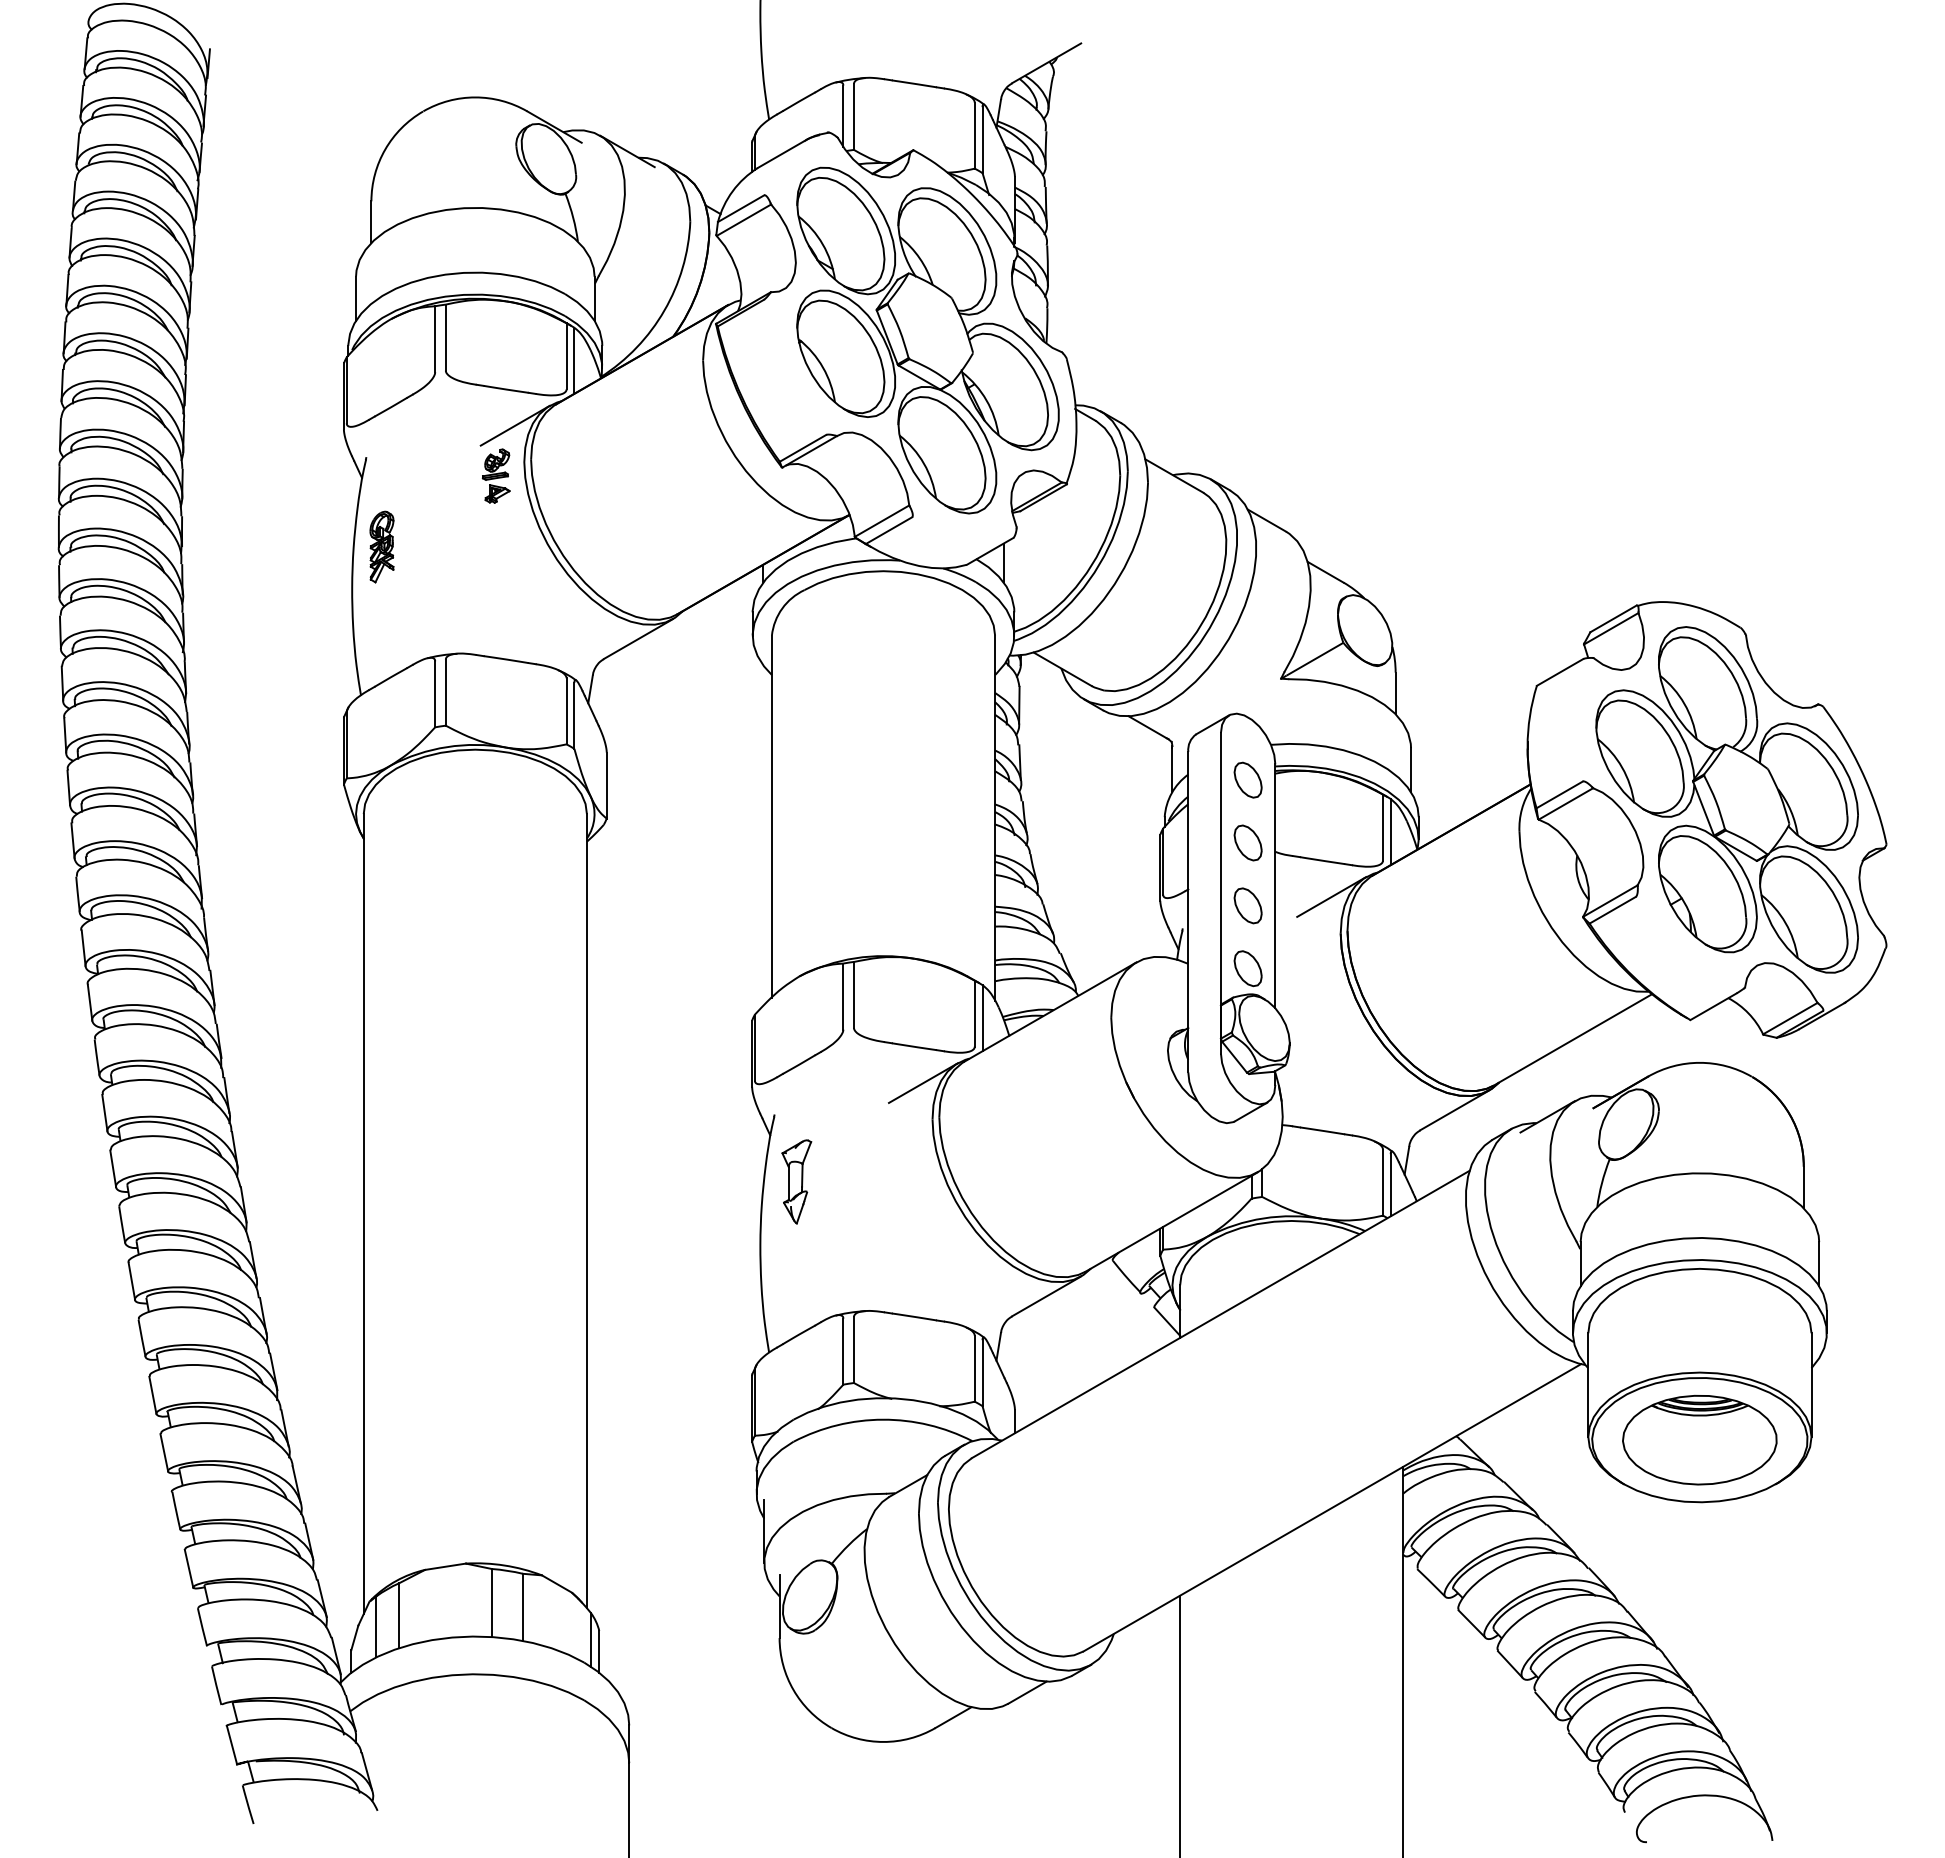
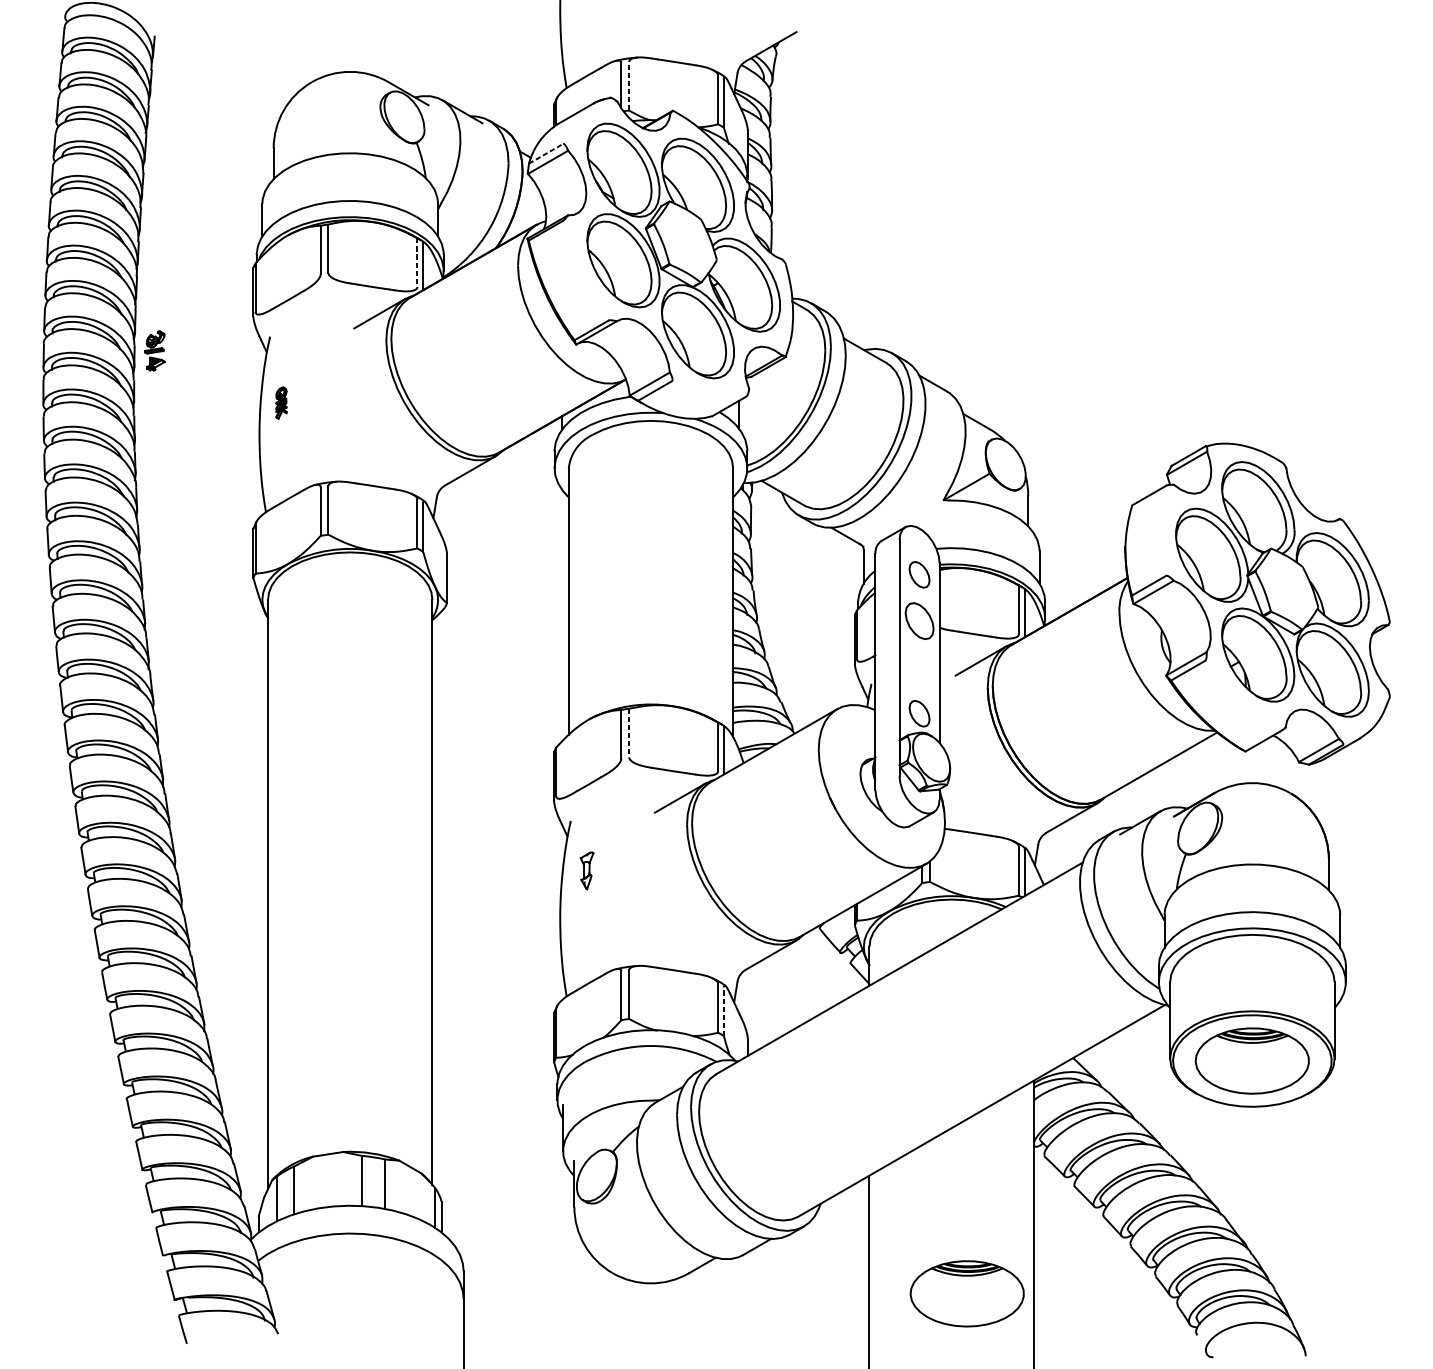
line: (854, 116) -> (629, 85), solid -> dashed
line: (741, 208) -> (546, 153), solid -> dashed
line: (566, 356) -> (417, 262), solid -> dashed
part: (495, 475) -> (154, 350), moved
part: (381, 546) -> (281, 402), size x0.6
part: (1247, 842) -> (919, 620), size x1.4
part: (1247, 905) -> (919, 667), removed
line: (854, 994) -> (629, 732), solid -> dashed
part: (796, 1181) -> (586, 870), size x0.6
line: (982, 1372) -> (723, 1011), solid -> dashed
part: (1312, 1756) -> (966, 1294), added

